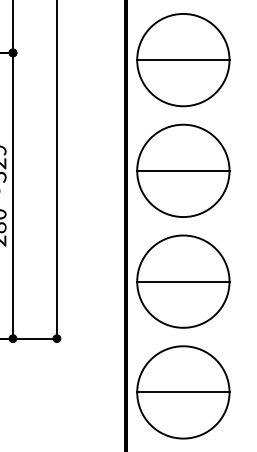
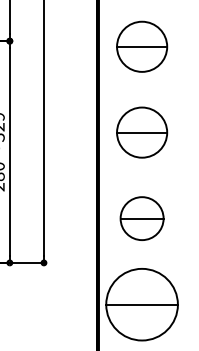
part: (183, 60) -> (142, 47), size x0.7
part: (183, 170) -> (142, 132), size x0.7
part: (183, 281) -> (142, 218), size x0.6

